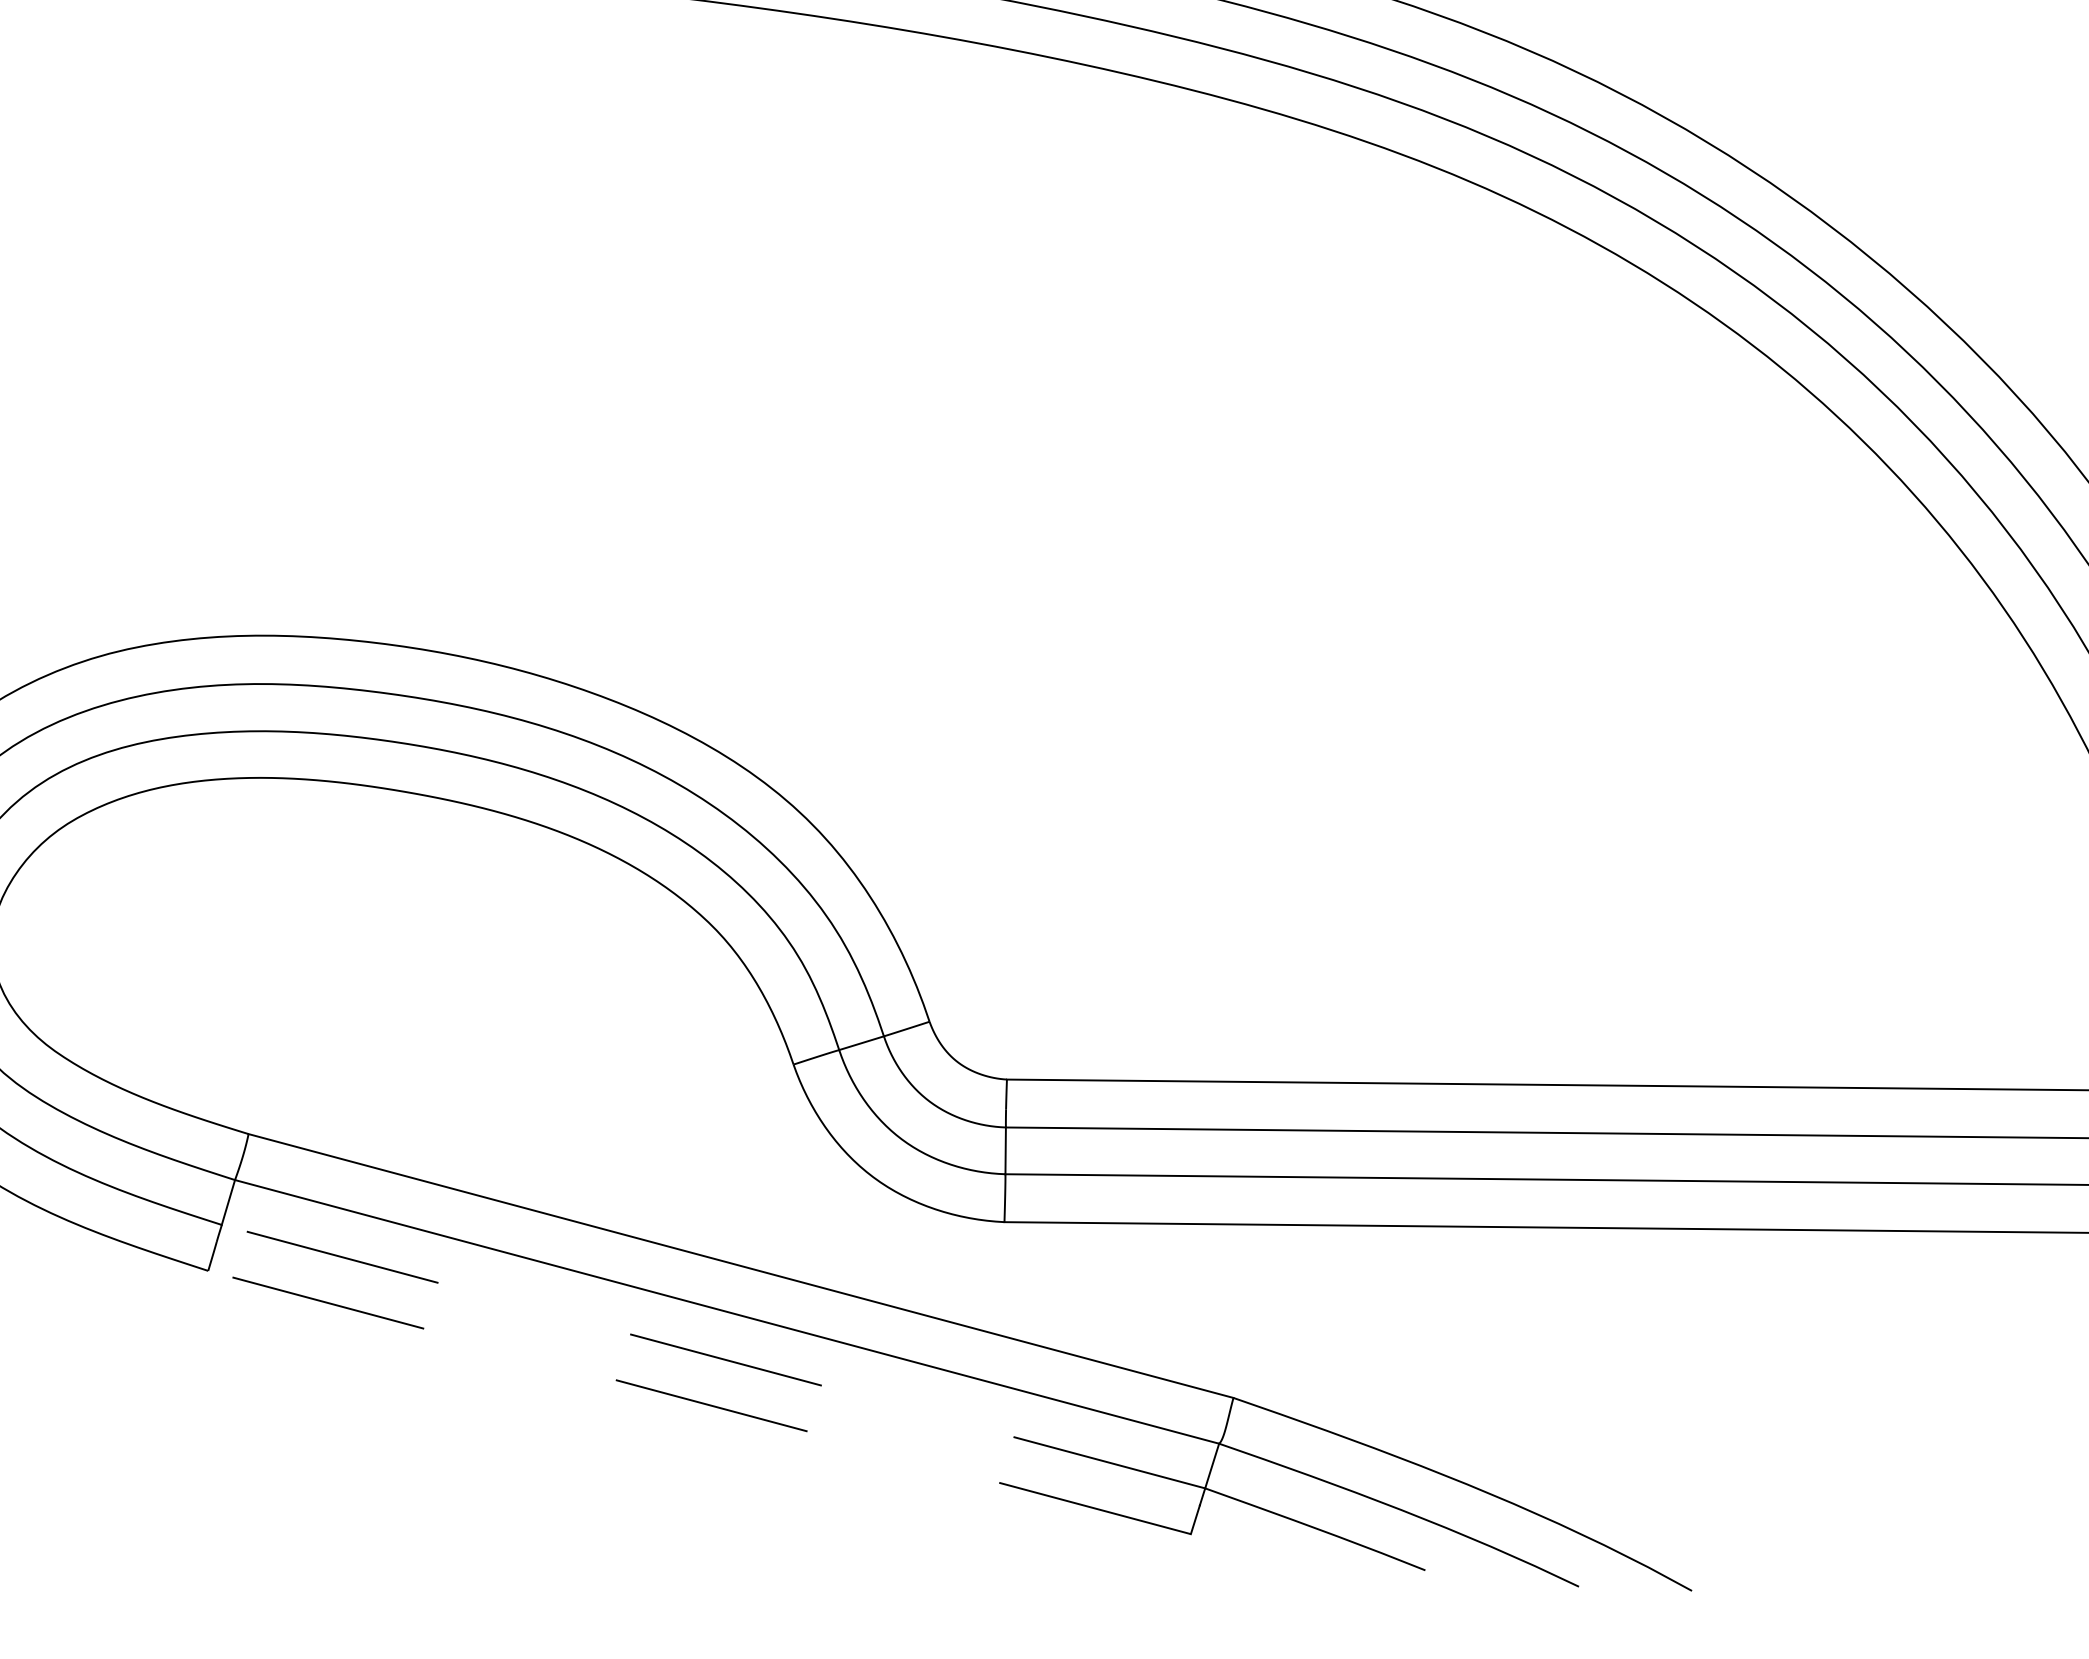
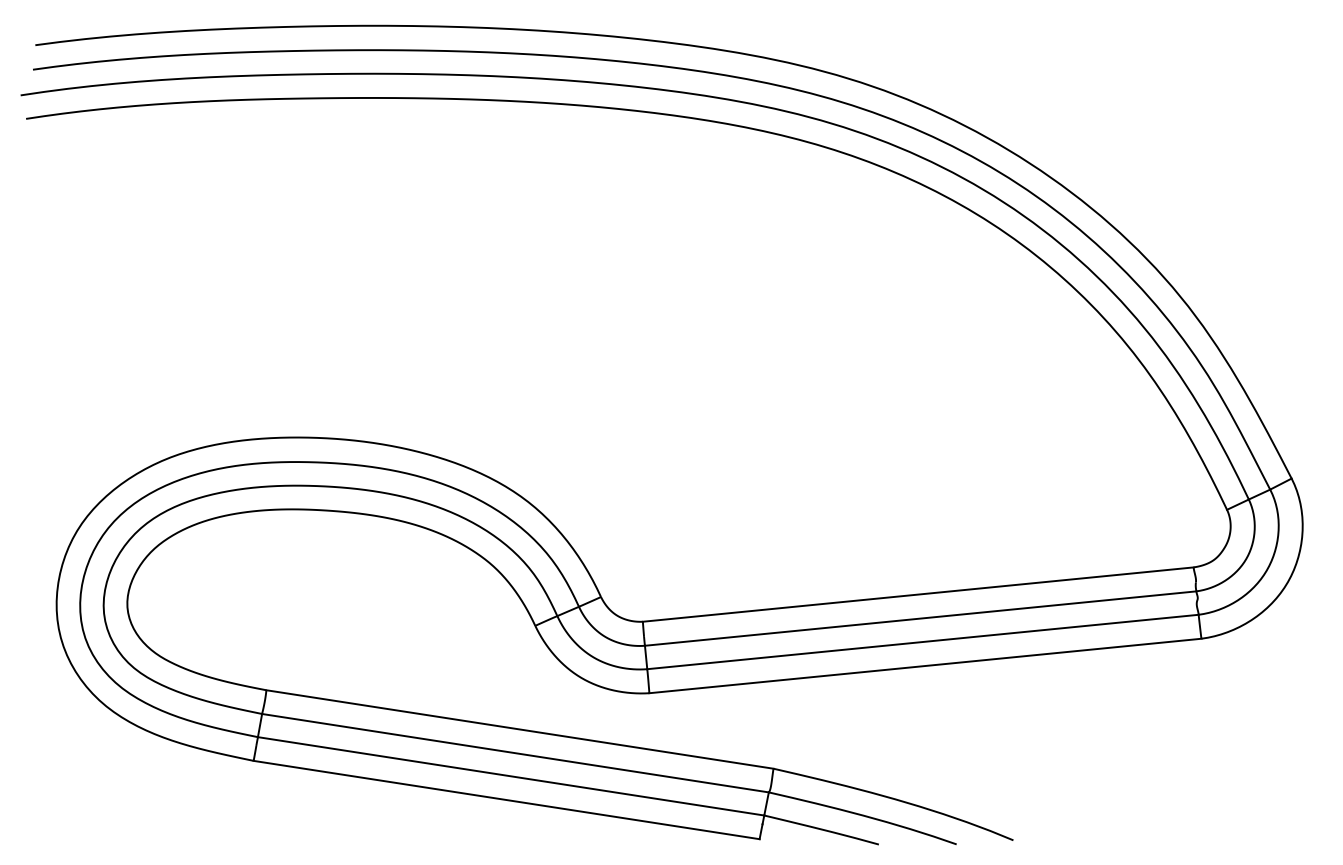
line: (712, 1356) -> (510, 776), dashed -> solid
line: (699, 1403) -> (506, 800), dashed -> solid

